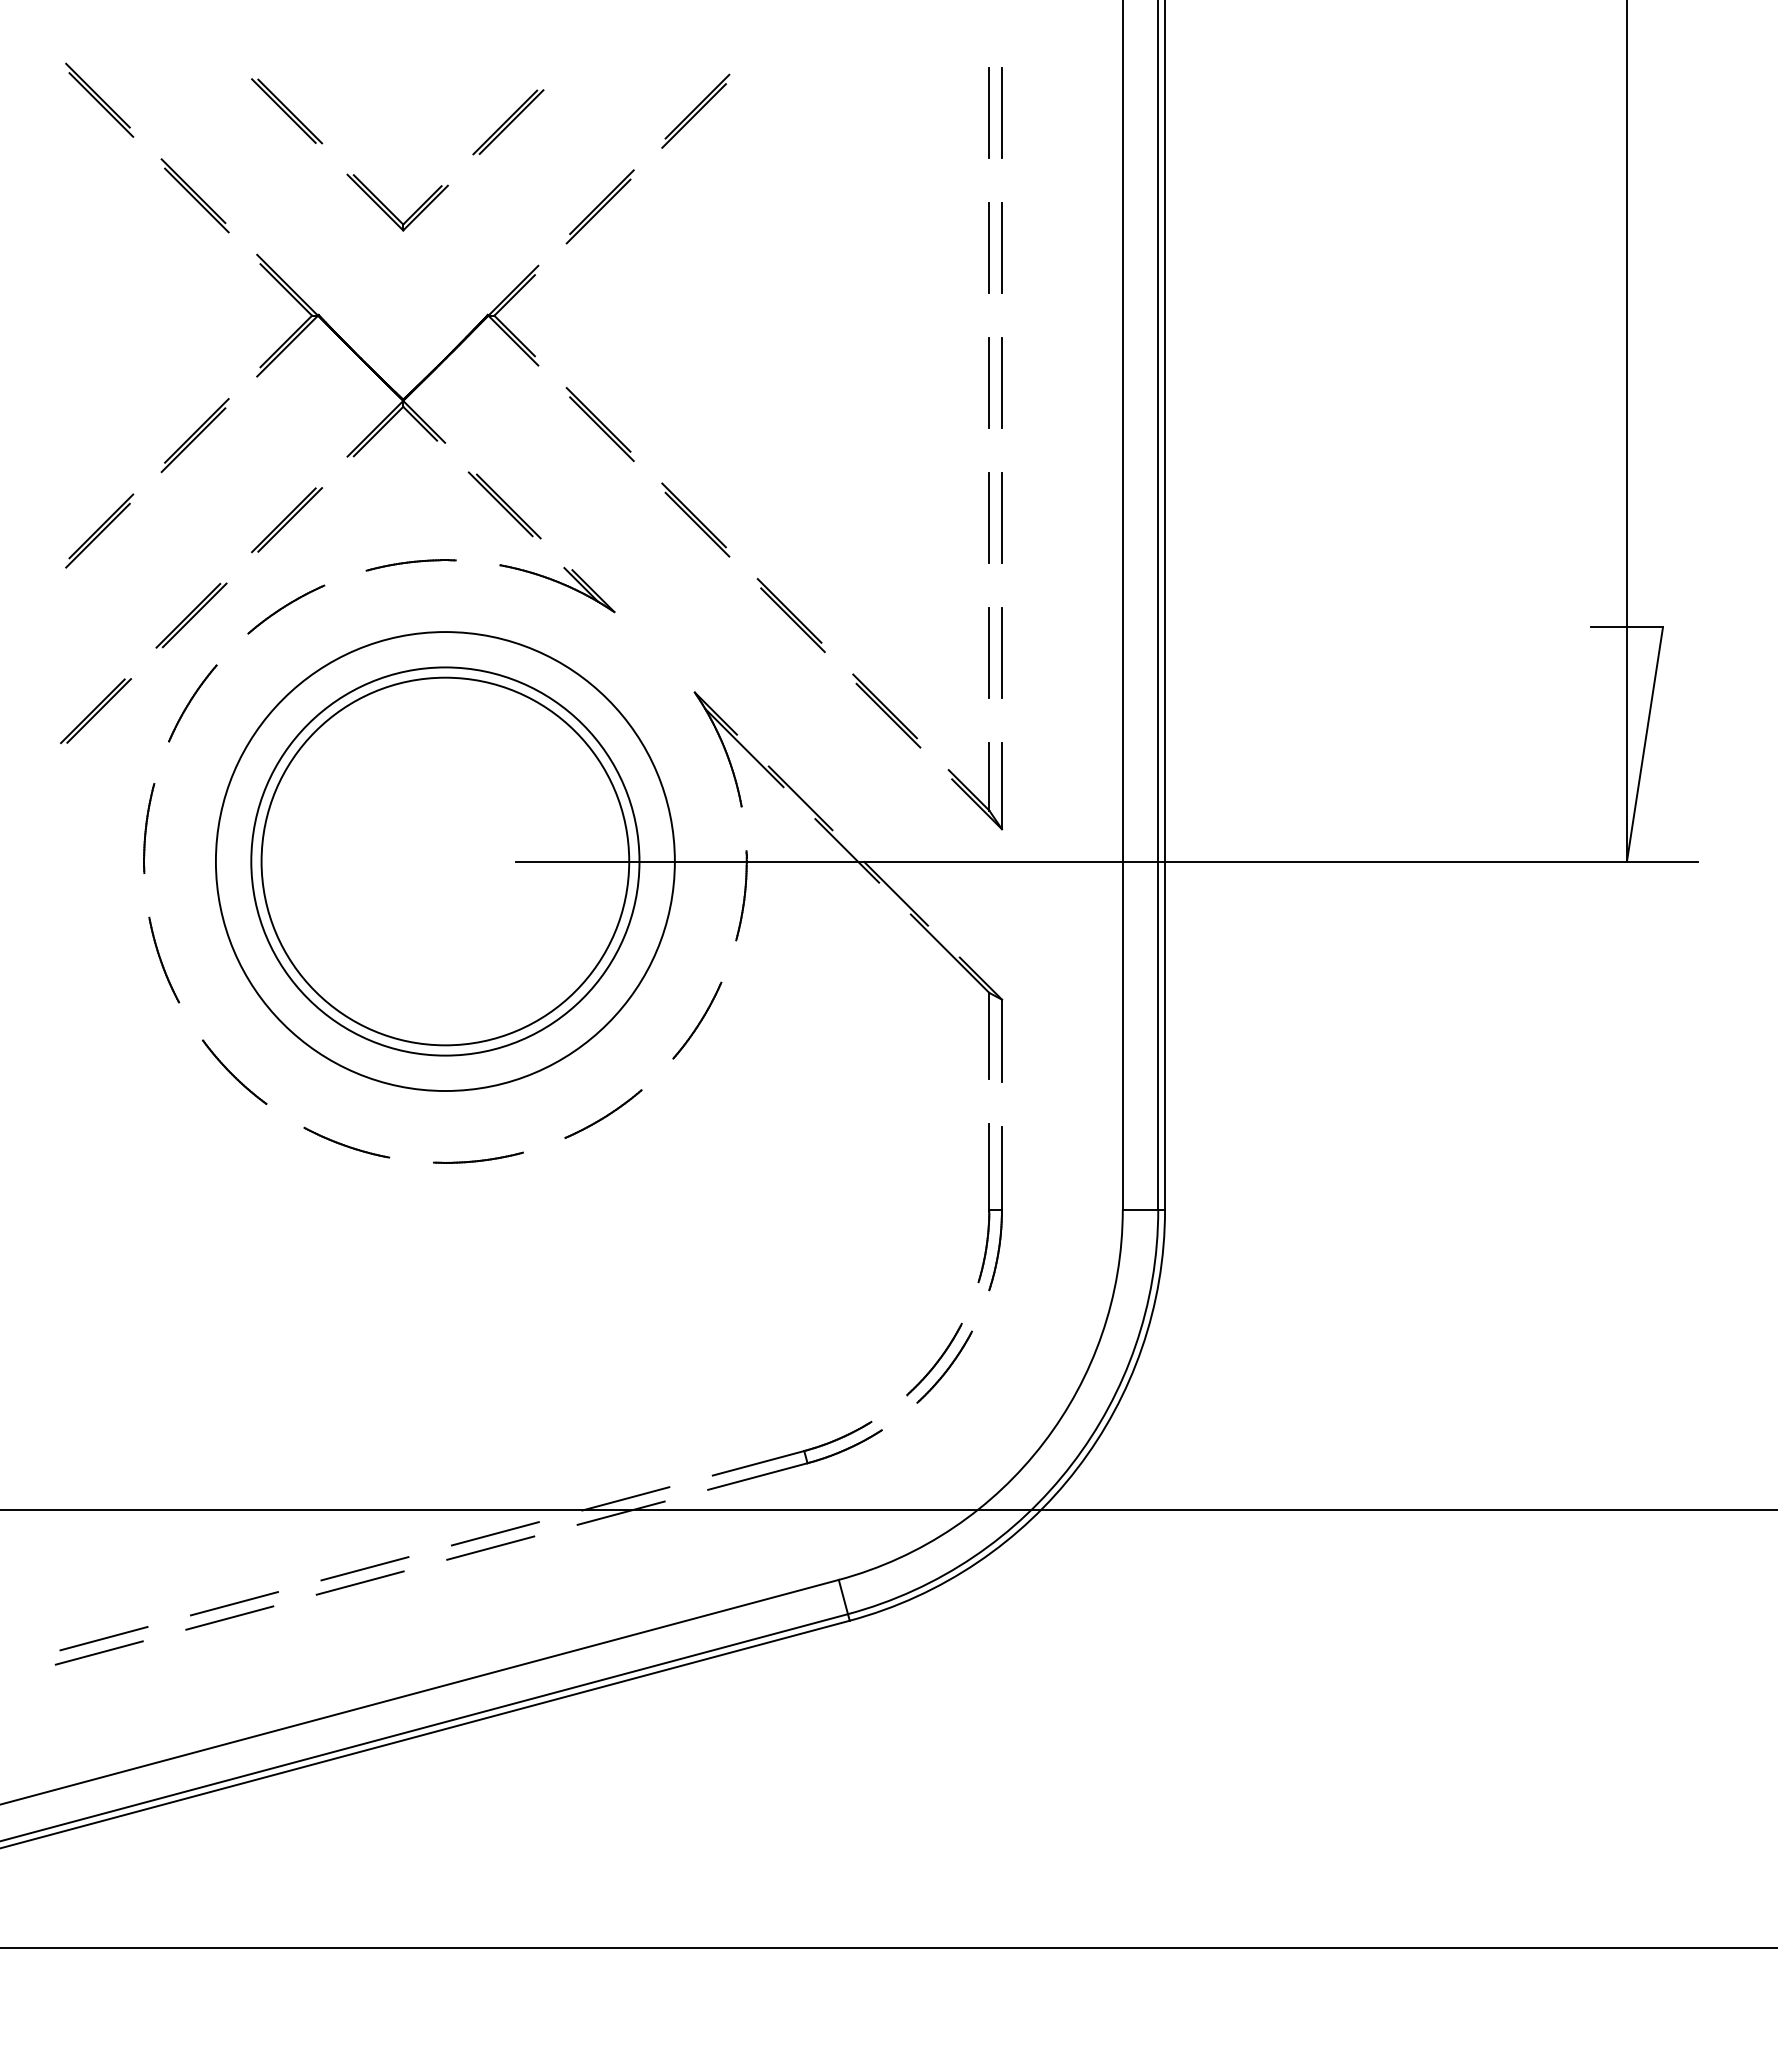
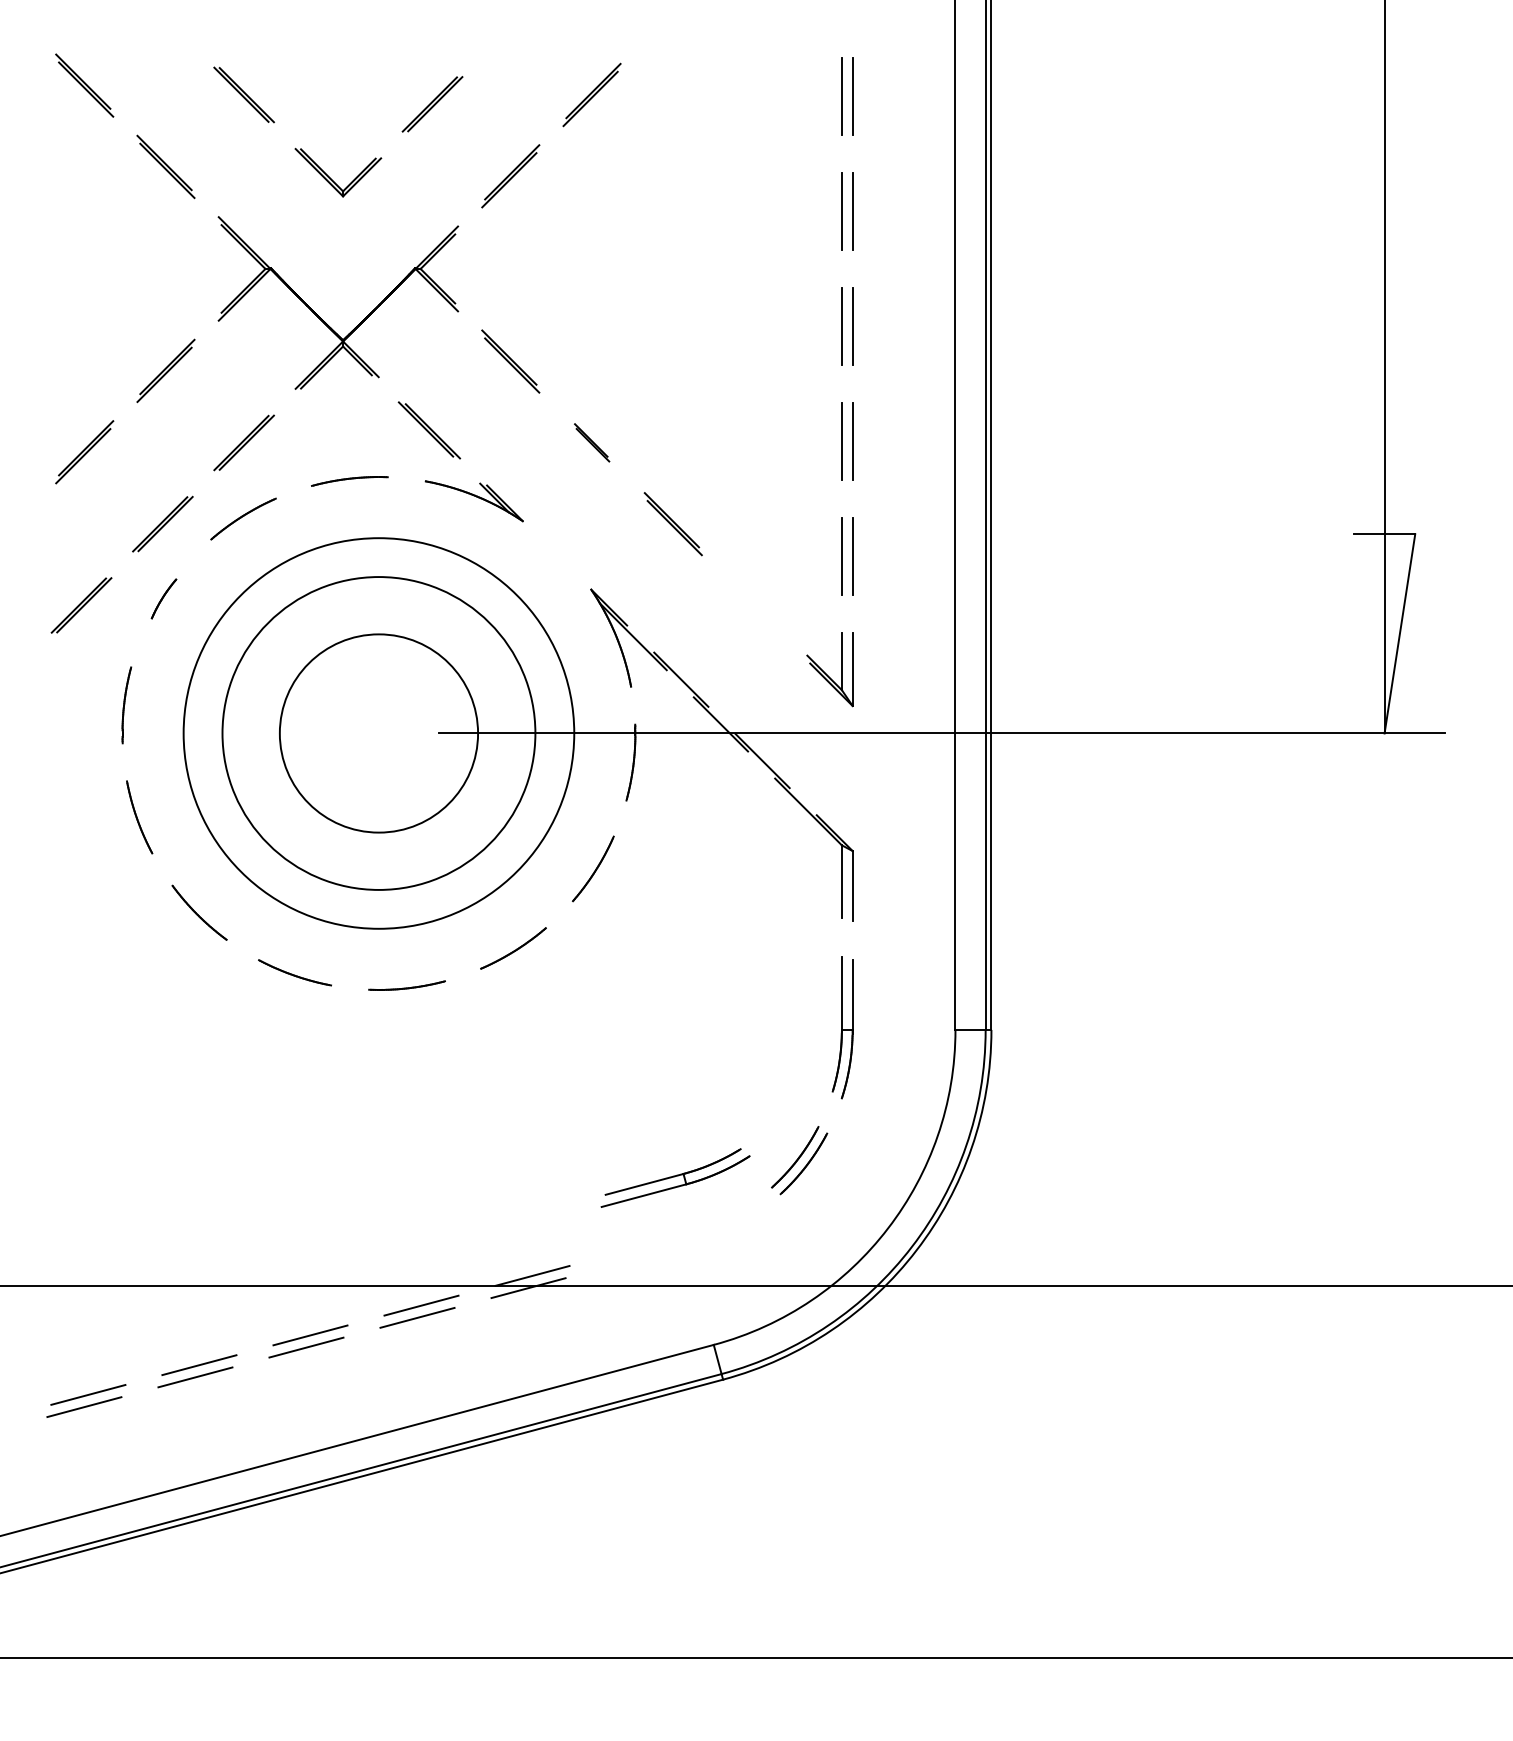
part: (695, 519) -> (591, 442), size x0.6
part: (192, 703) -> (163, 598), size x0.6
part: (886, 710) -> (754, 604), removed
circle: (445, 861) -> (379, 733), size x0.6
part: (794, 1455) -> (675, 1177), moved

